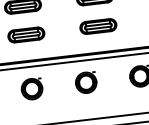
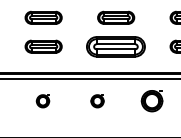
part: (98, 26) -> (116, 46), size x1.6
part: (86, 83) -> (97, 101), size x0.6
part: (31, 89) -> (42, 101), size x0.6

